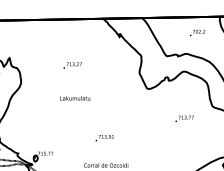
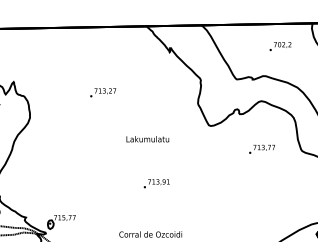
text: (75, 98) -> (147, 139), moved
text: (184, 118) -> (261, 148), moved
text: (104, 138) -> (156, 183), moved

